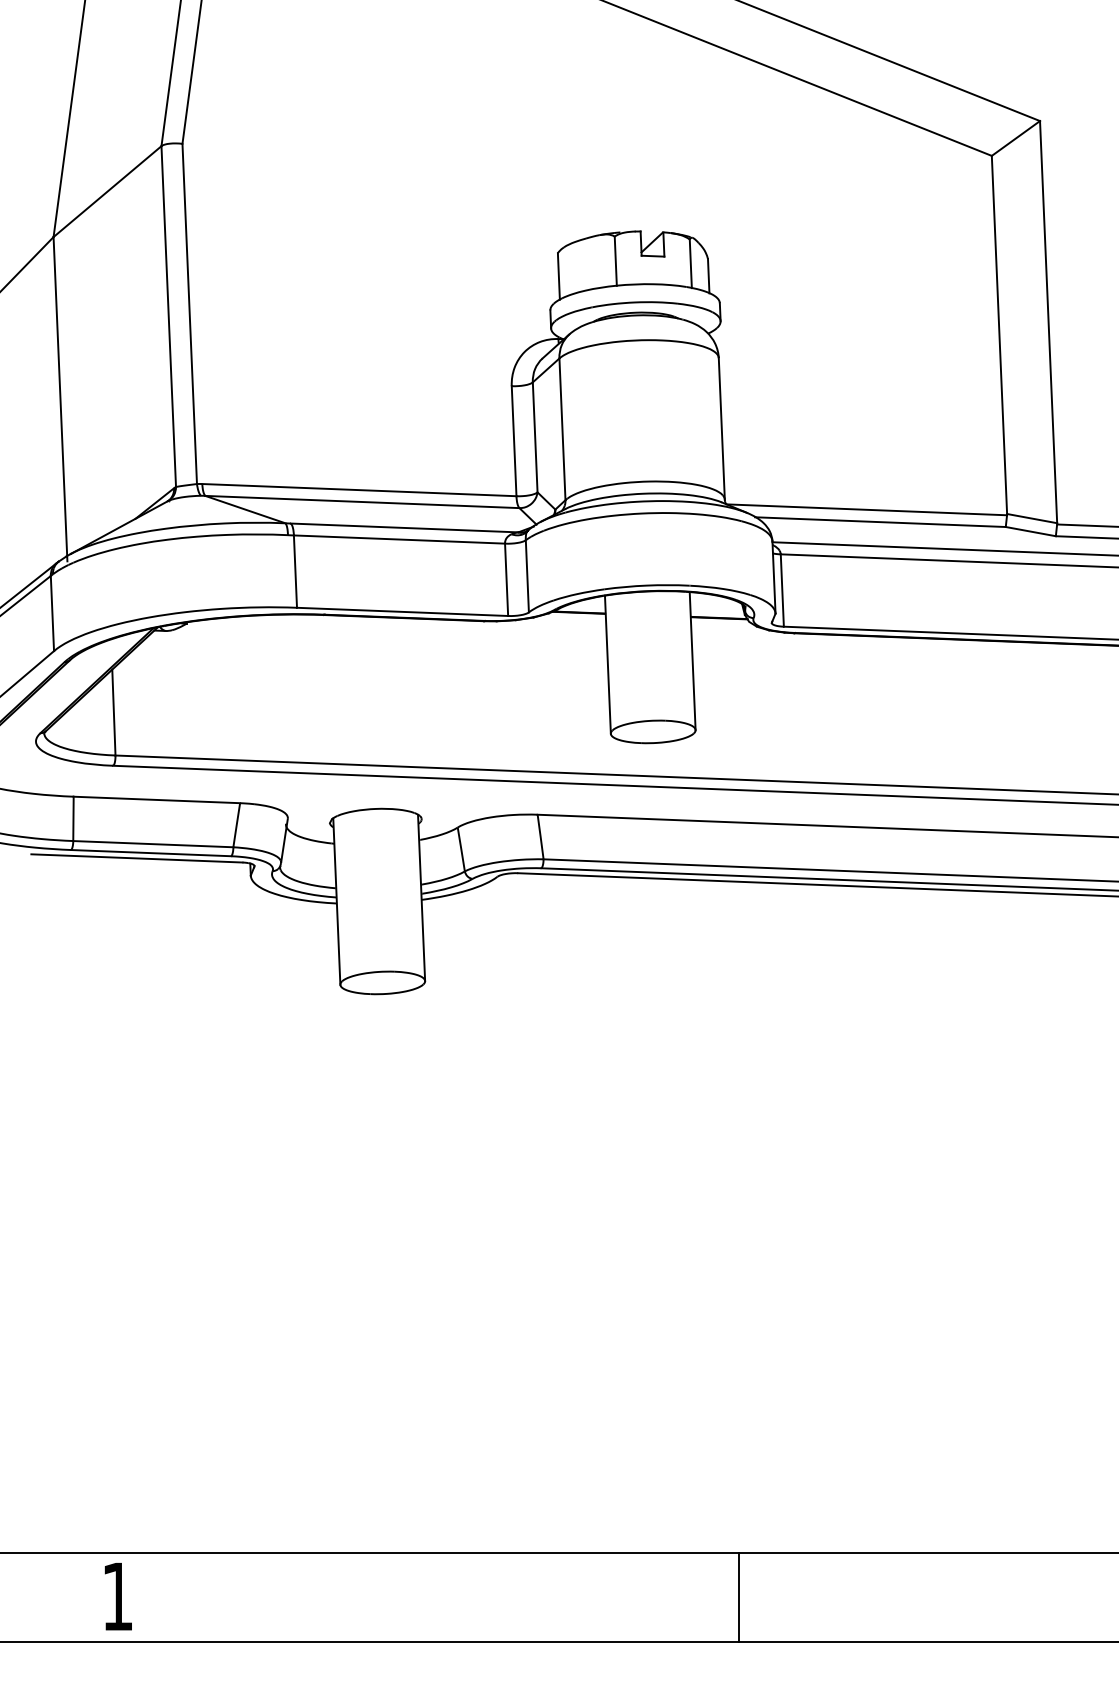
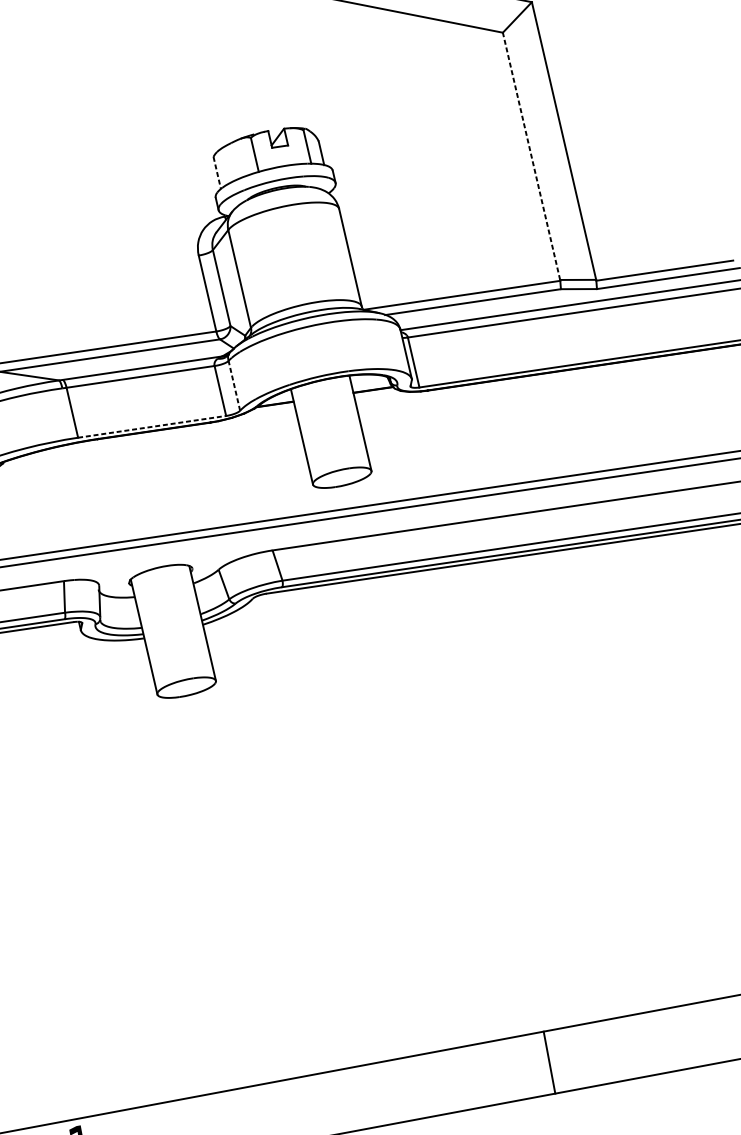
line: (558, 276) -> (216, 173), solid -> dashed
line: (999, 334) -> (531, 156), solid -> dashed
line: (527, 575) -> (234, 385), solid -> dashed
line: (402, 611) -> (152, 426), solid -> dashed
line: (739, 1597) -> (549, 1062), moved

